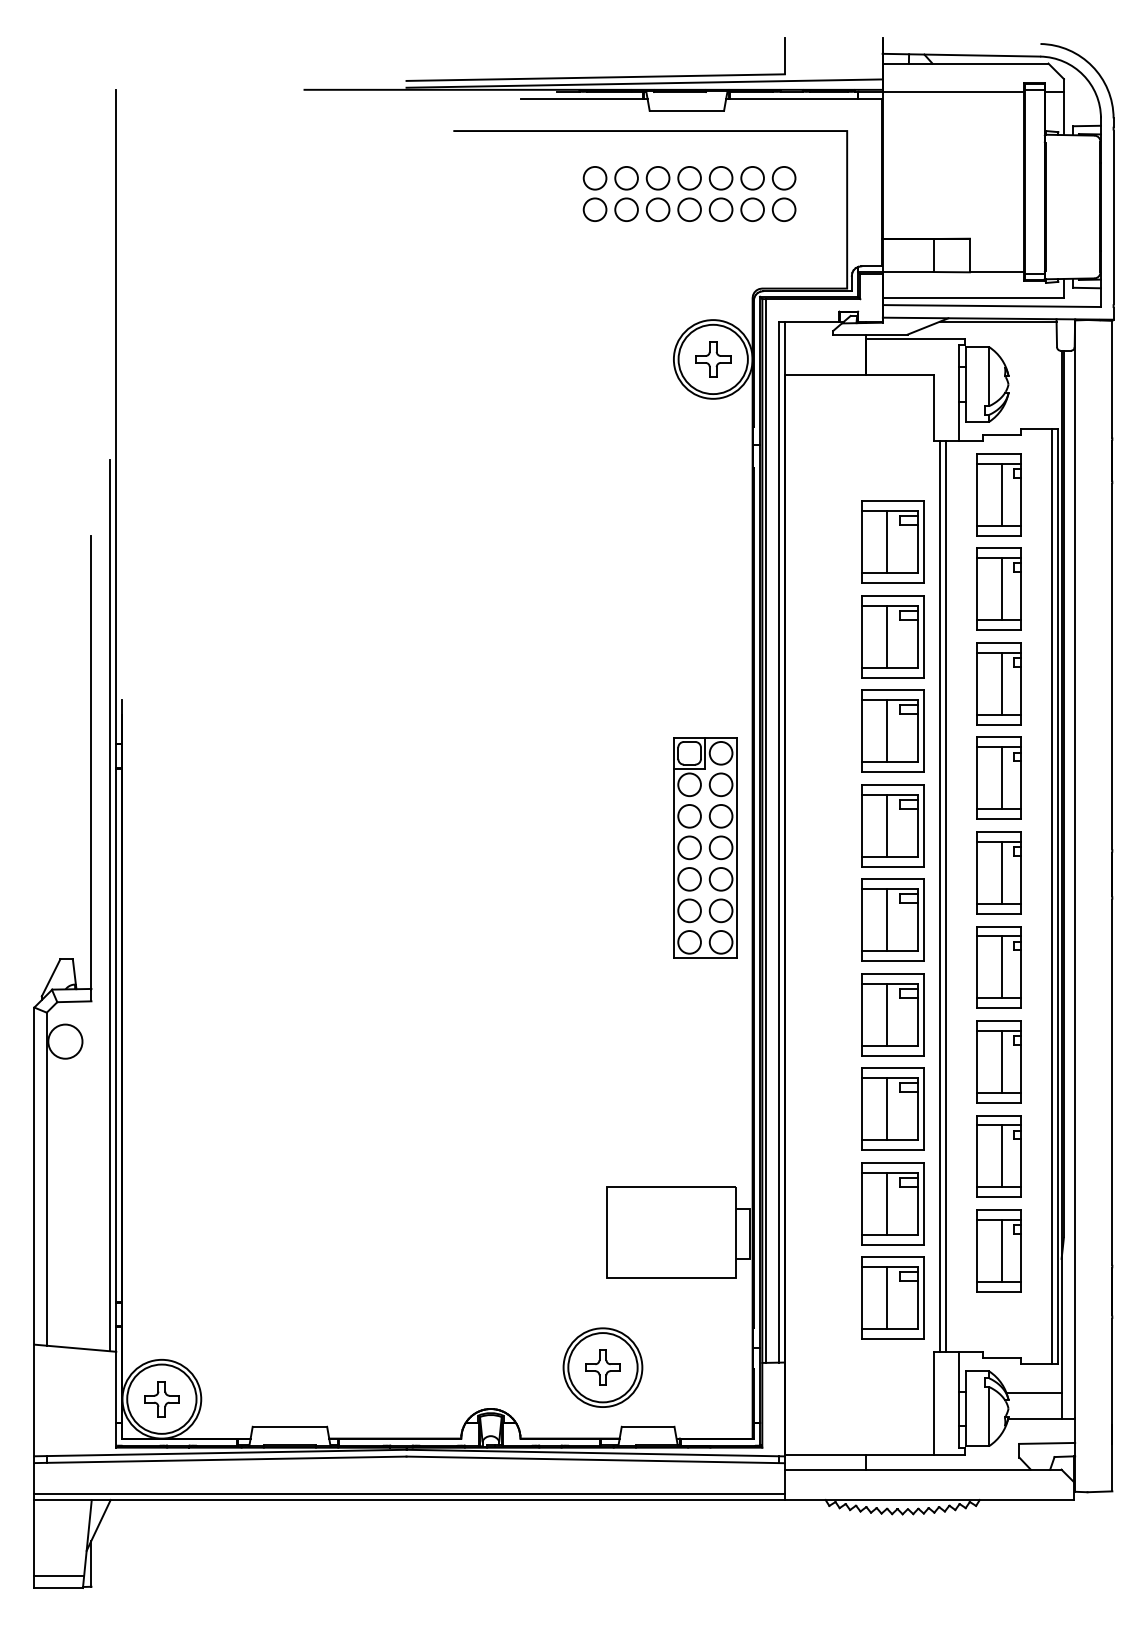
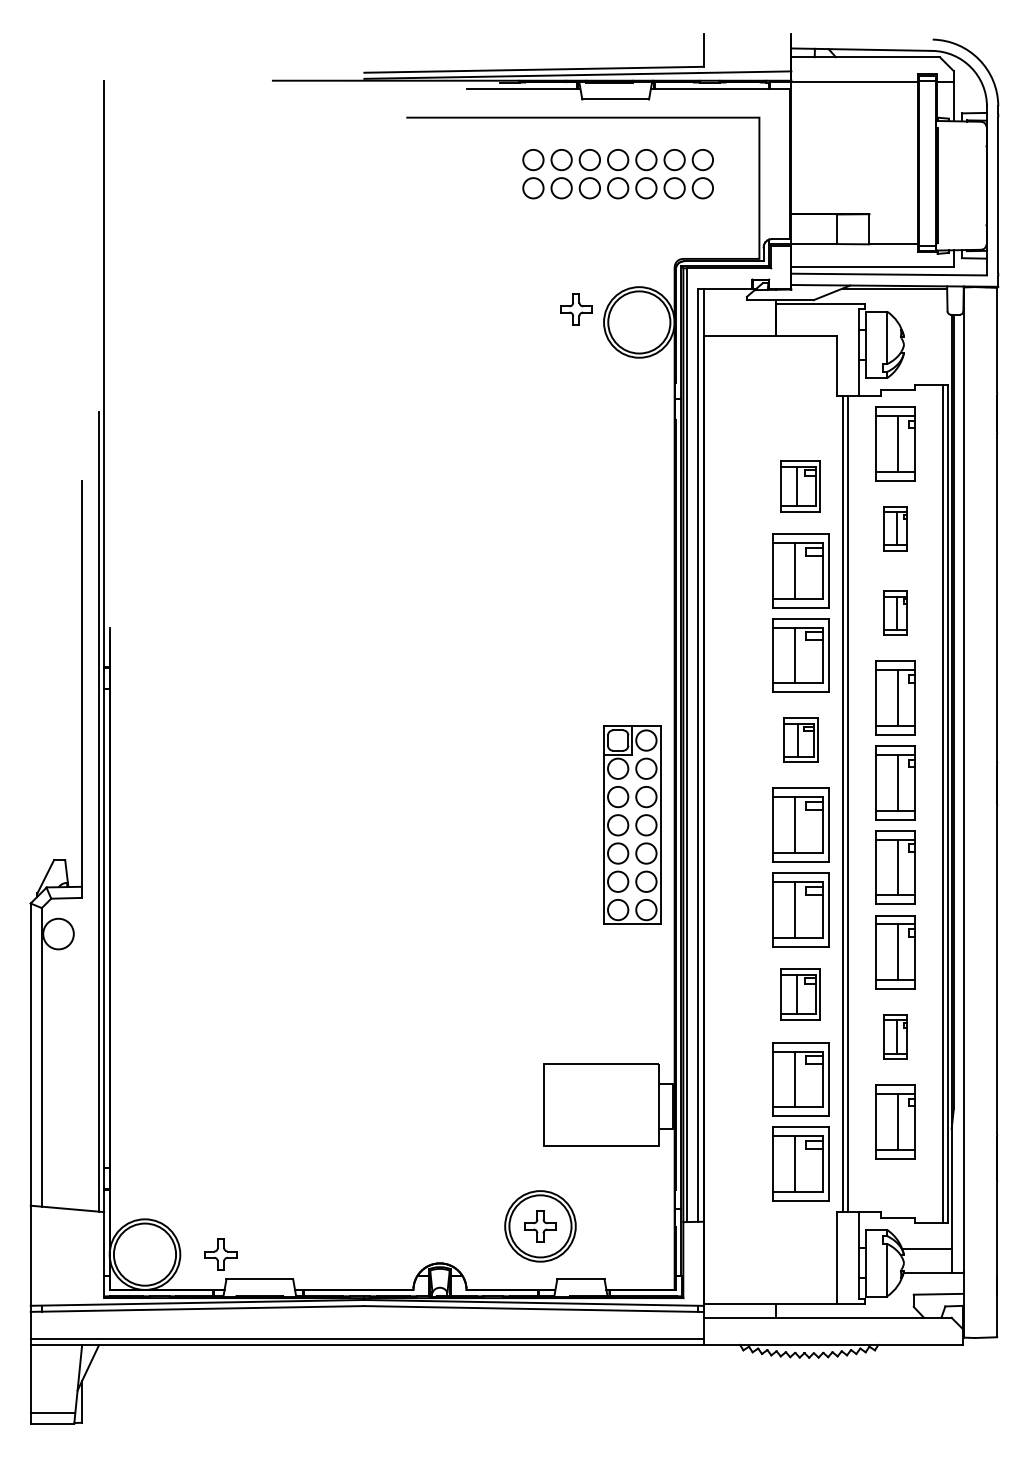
part: (713, 359) -> (576, 309), moved
part: (893, 542) -> (800, 486), size x0.7
part: (998, 589) -> (895, 528), size x0.6
part: (998, 684) -> (895, 613), size x0.6
part: (893, 825) -> (800, 740), size x0.6
part: (705, 846) -> (632, 824), moved
part: (893, 1109) -> (800, 994), size x0.7
part: (998, 1155) -> (895, 1036), size x0.6
part: (161, 1399) -> (220, 1254), moved

